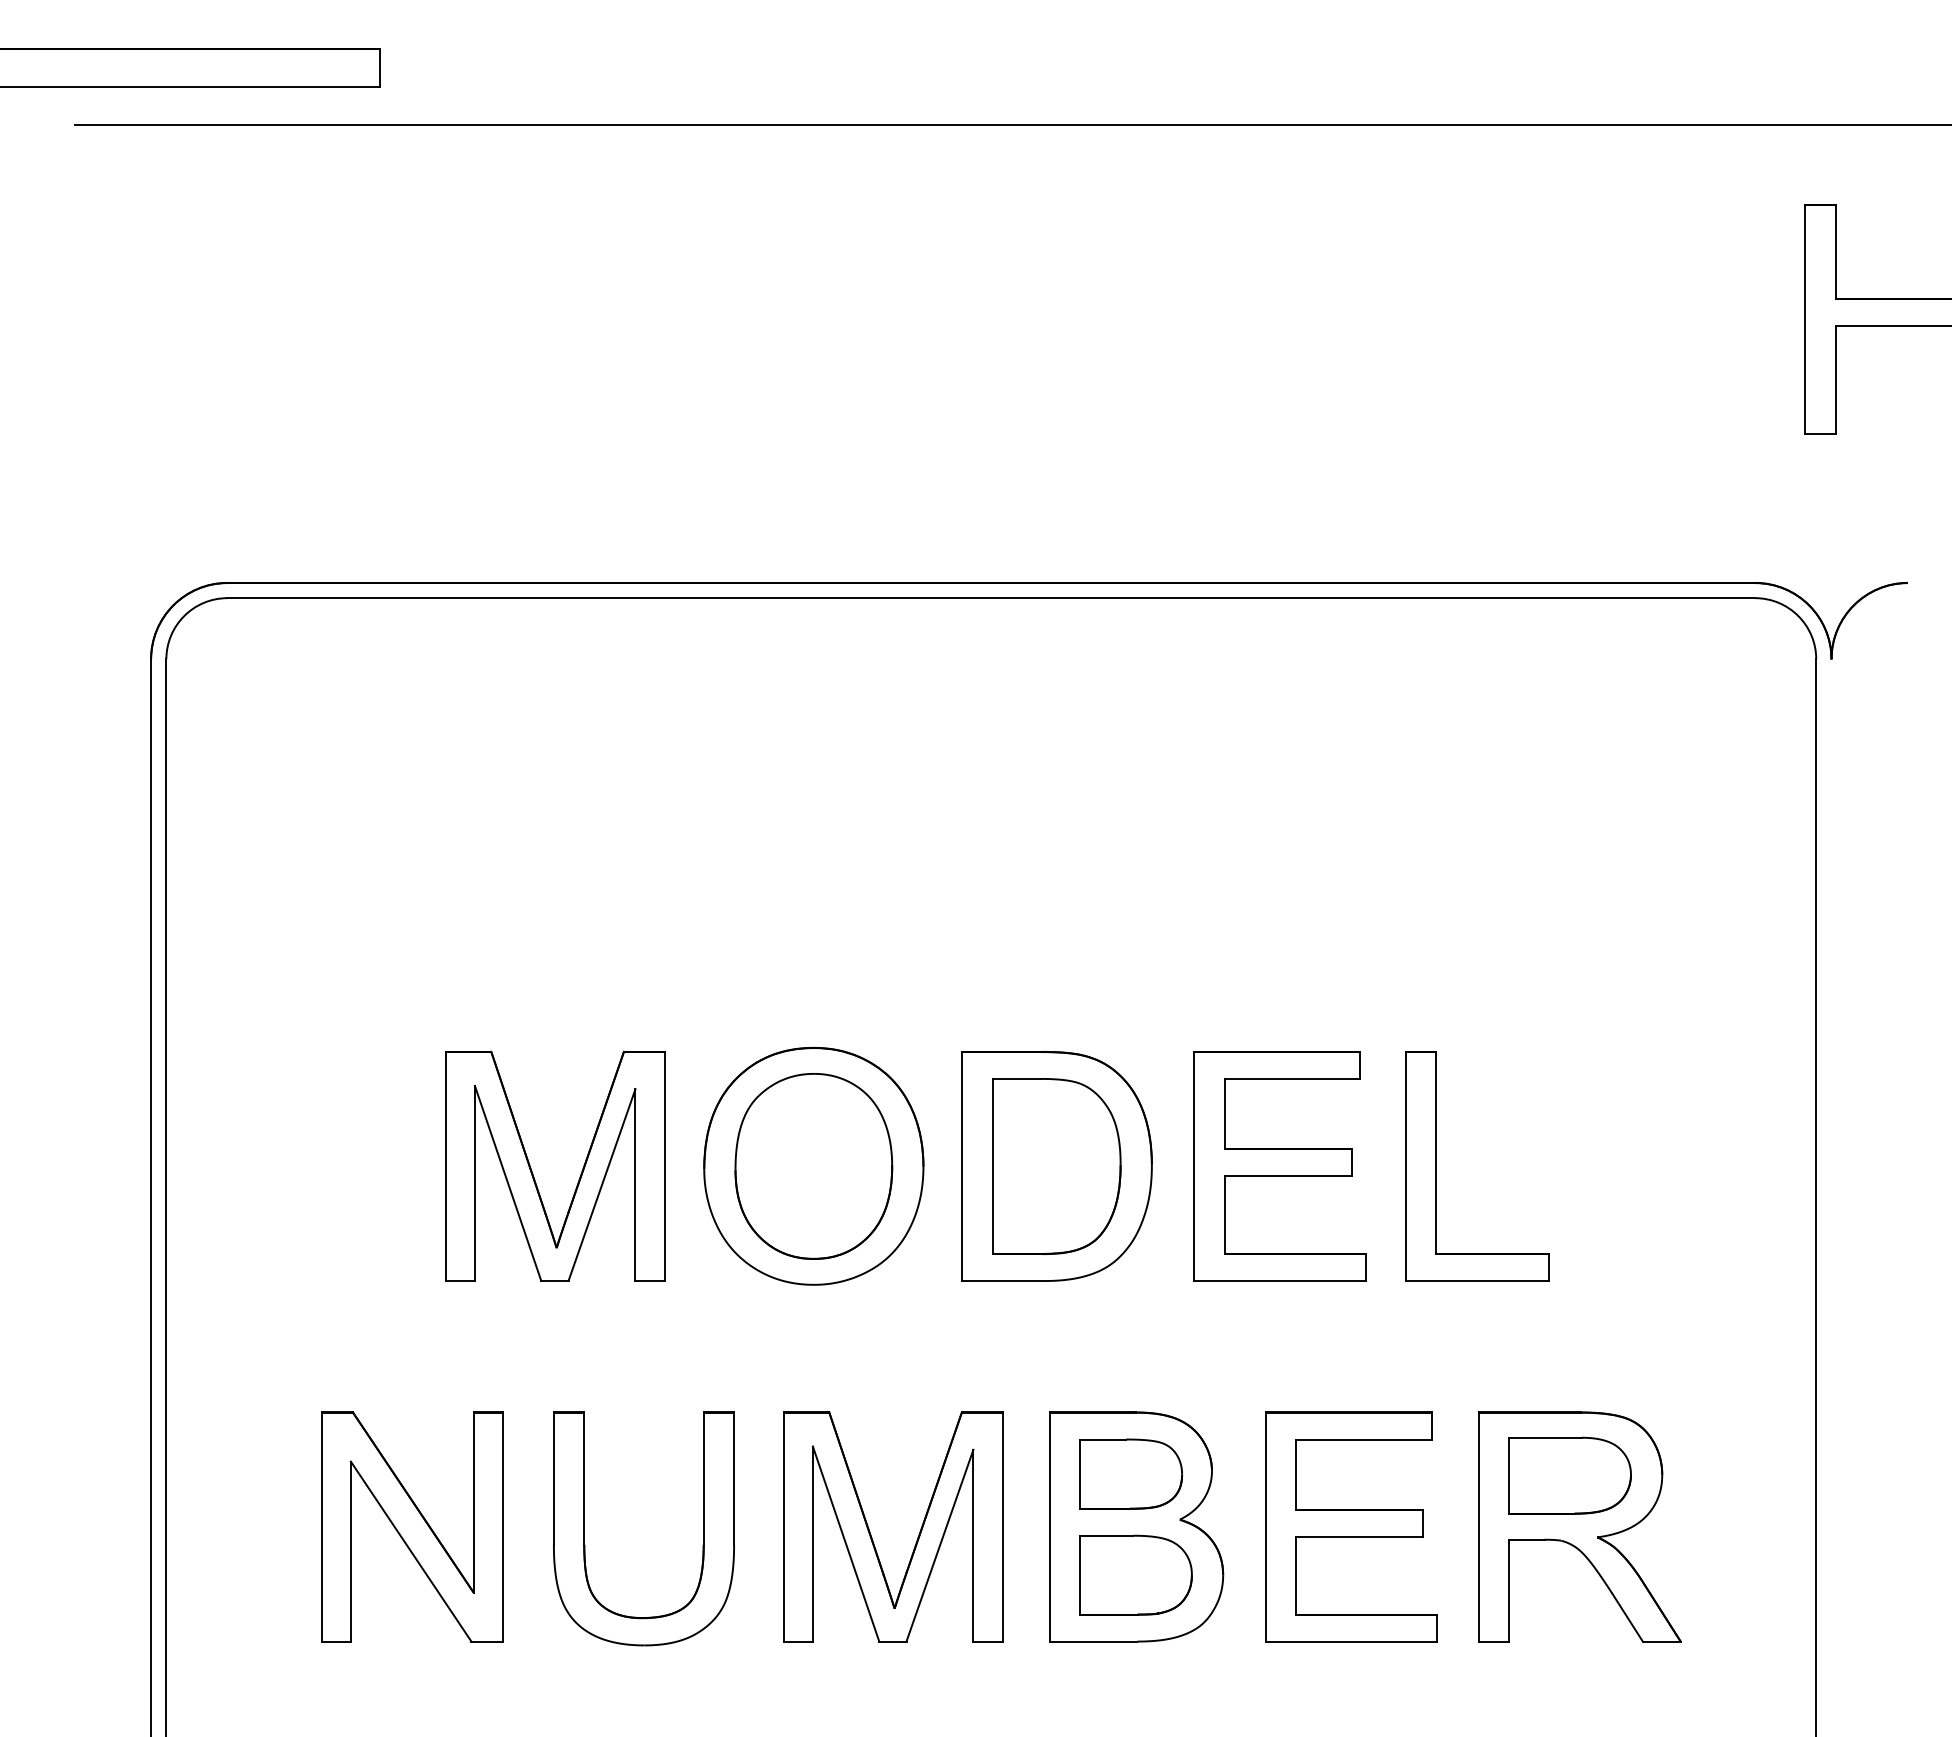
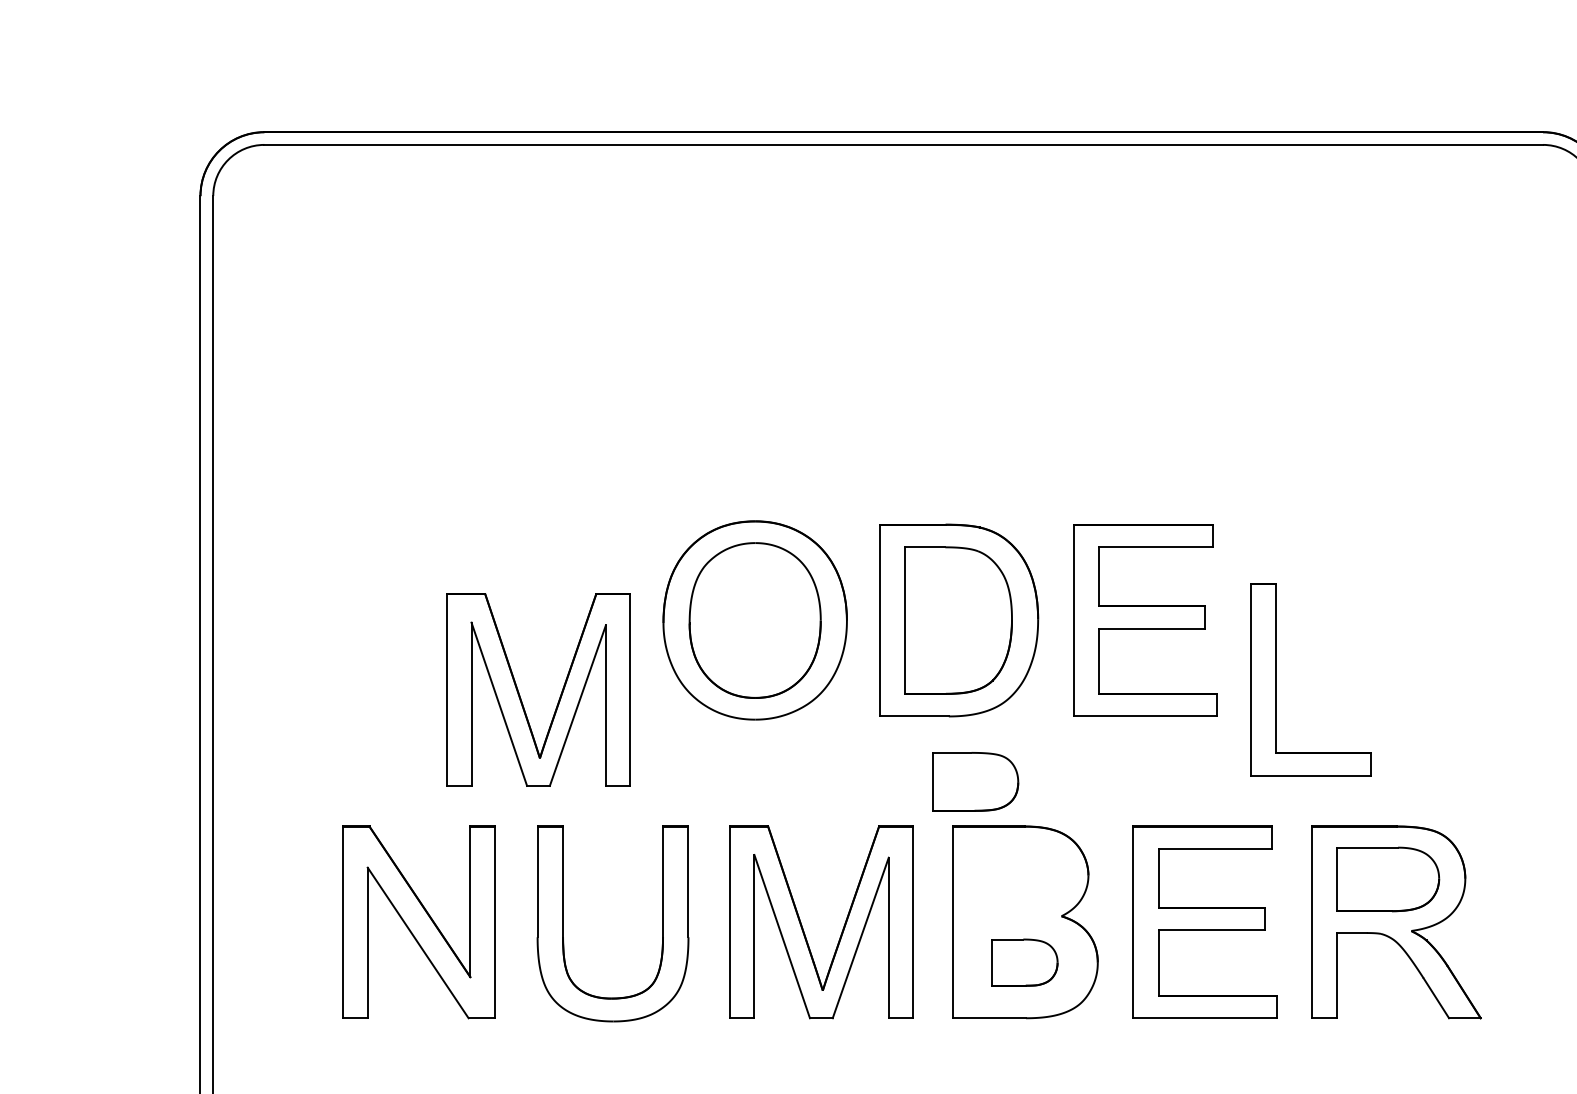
part: (1436, 1166) -> (1276, 680), moved
part: (533, 1173) -> (520, 695), moved
part: (1131, 1473) -> (975, 781), moved
part: (1135, 1574) -> (1024, 962), size x0.7

